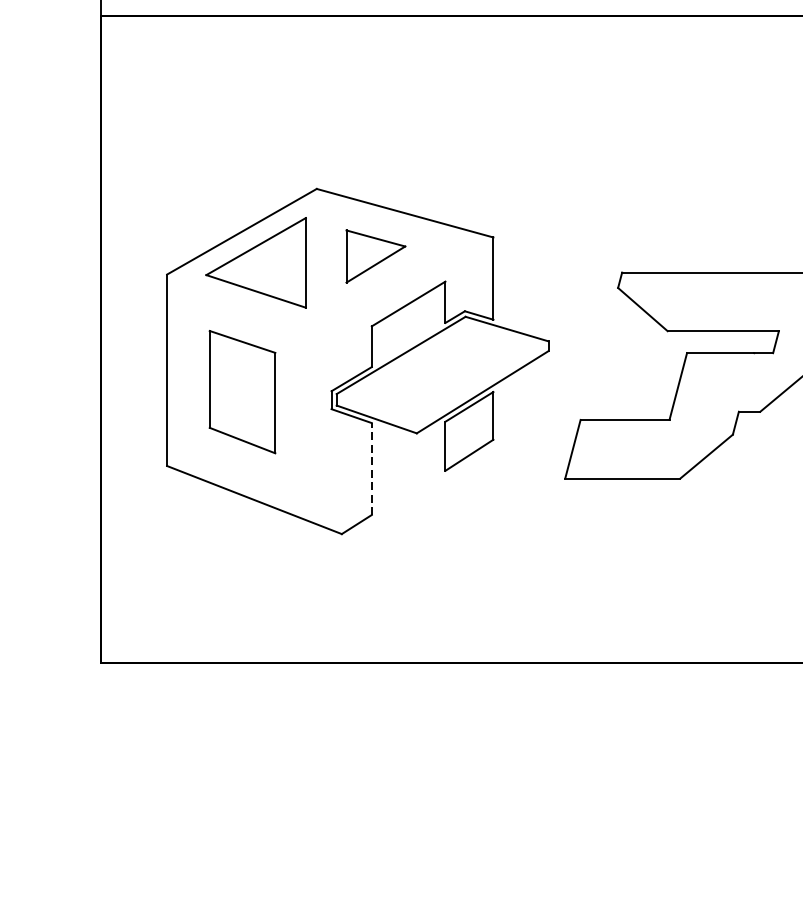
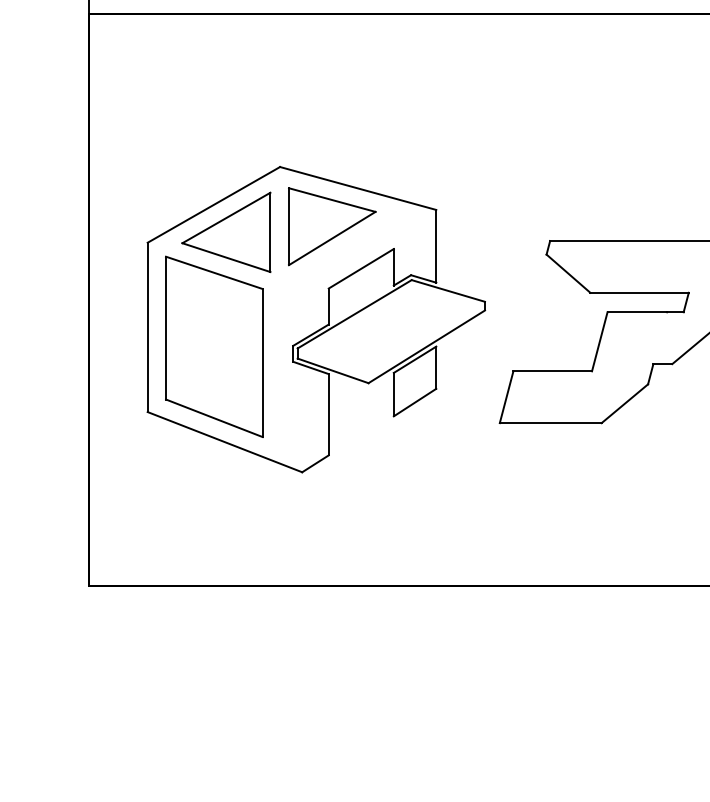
part: (376, 256) -> (332, 226), size x1.67
part: (242, 391) -> (214, 346), size x1.67
line: (371, 468) -> (328, 414), dashed -> solid

